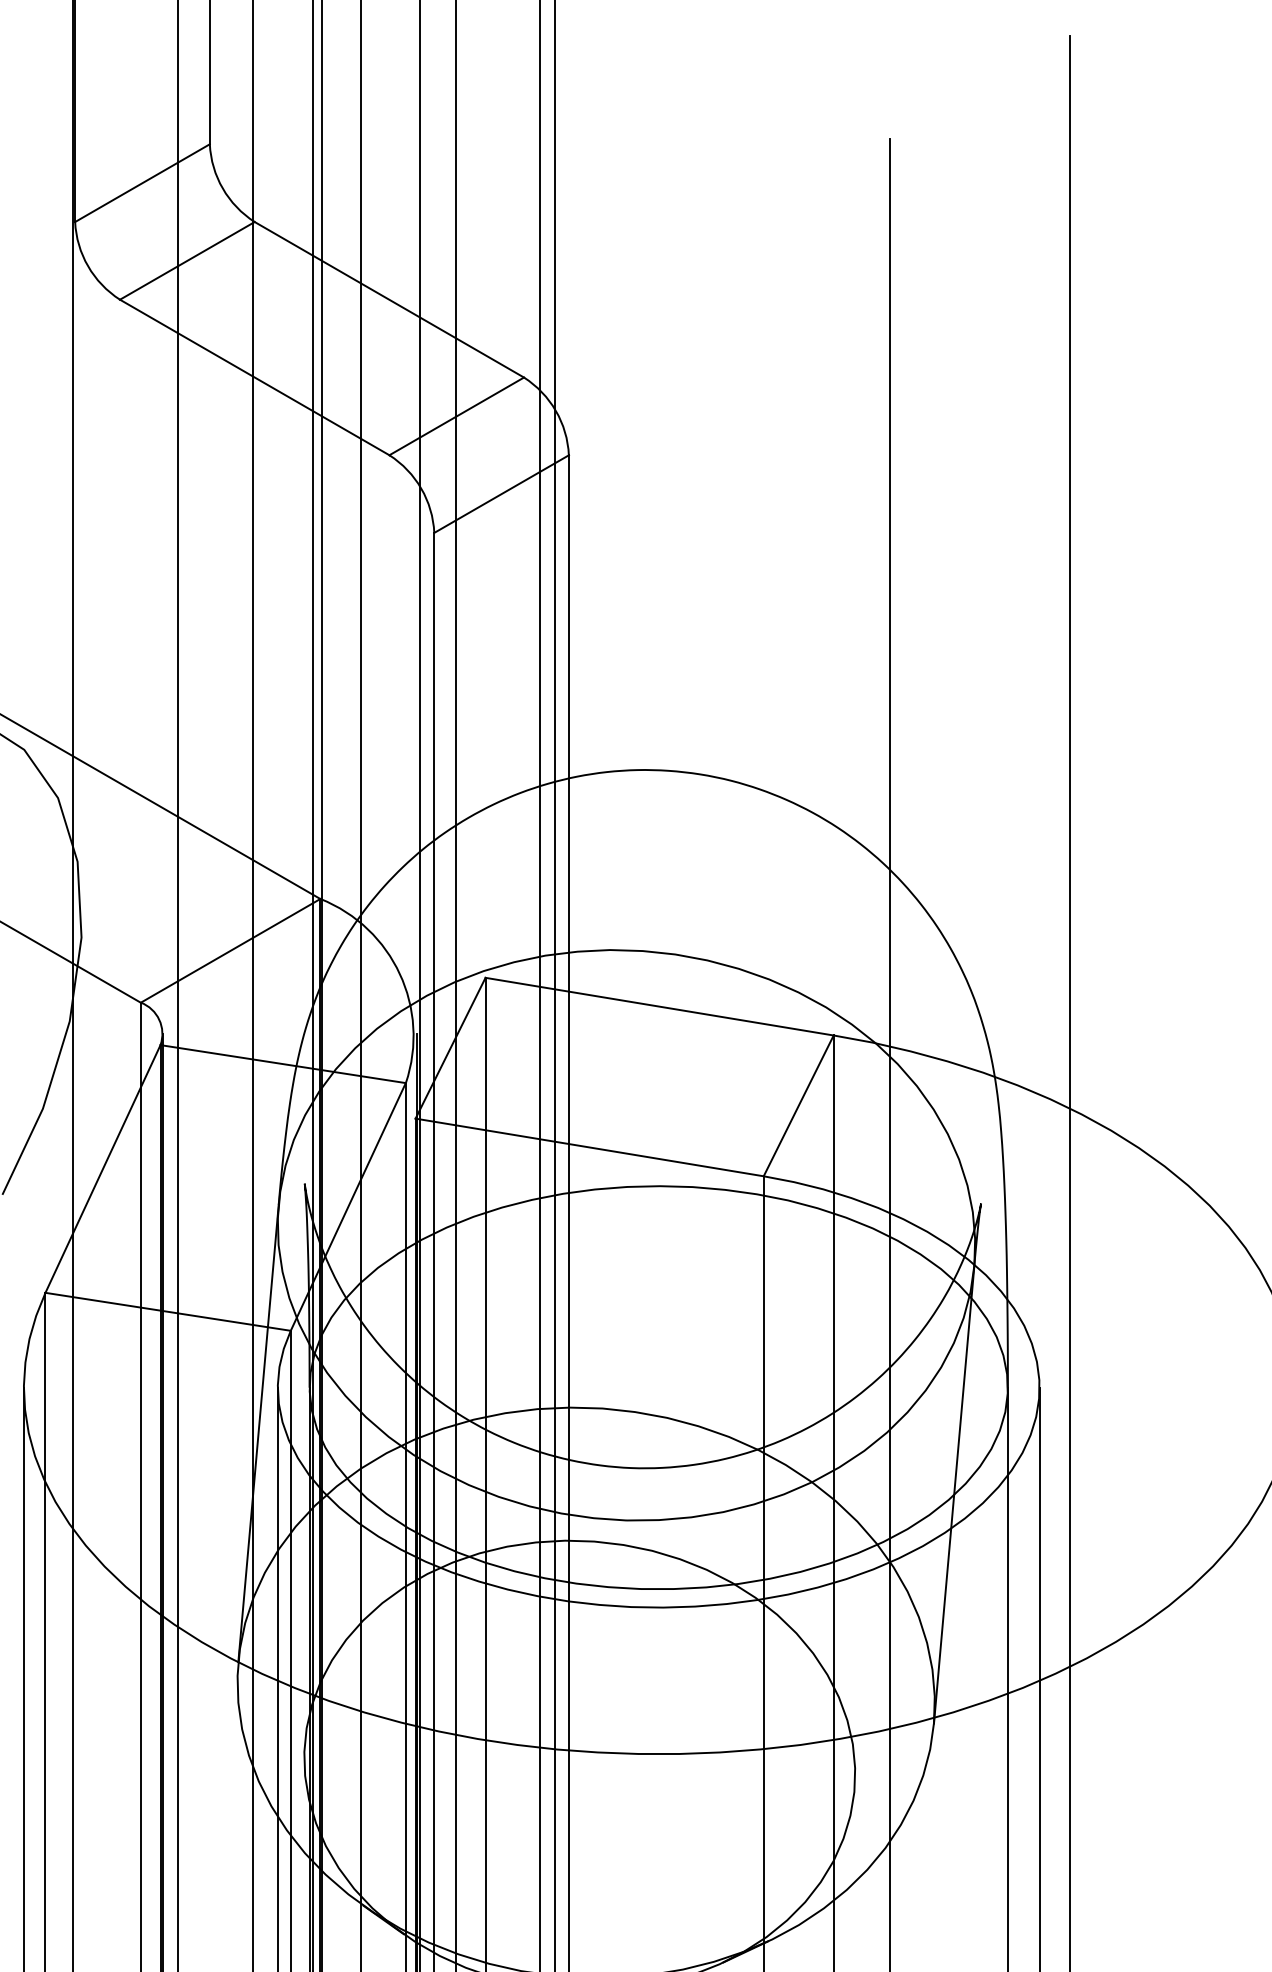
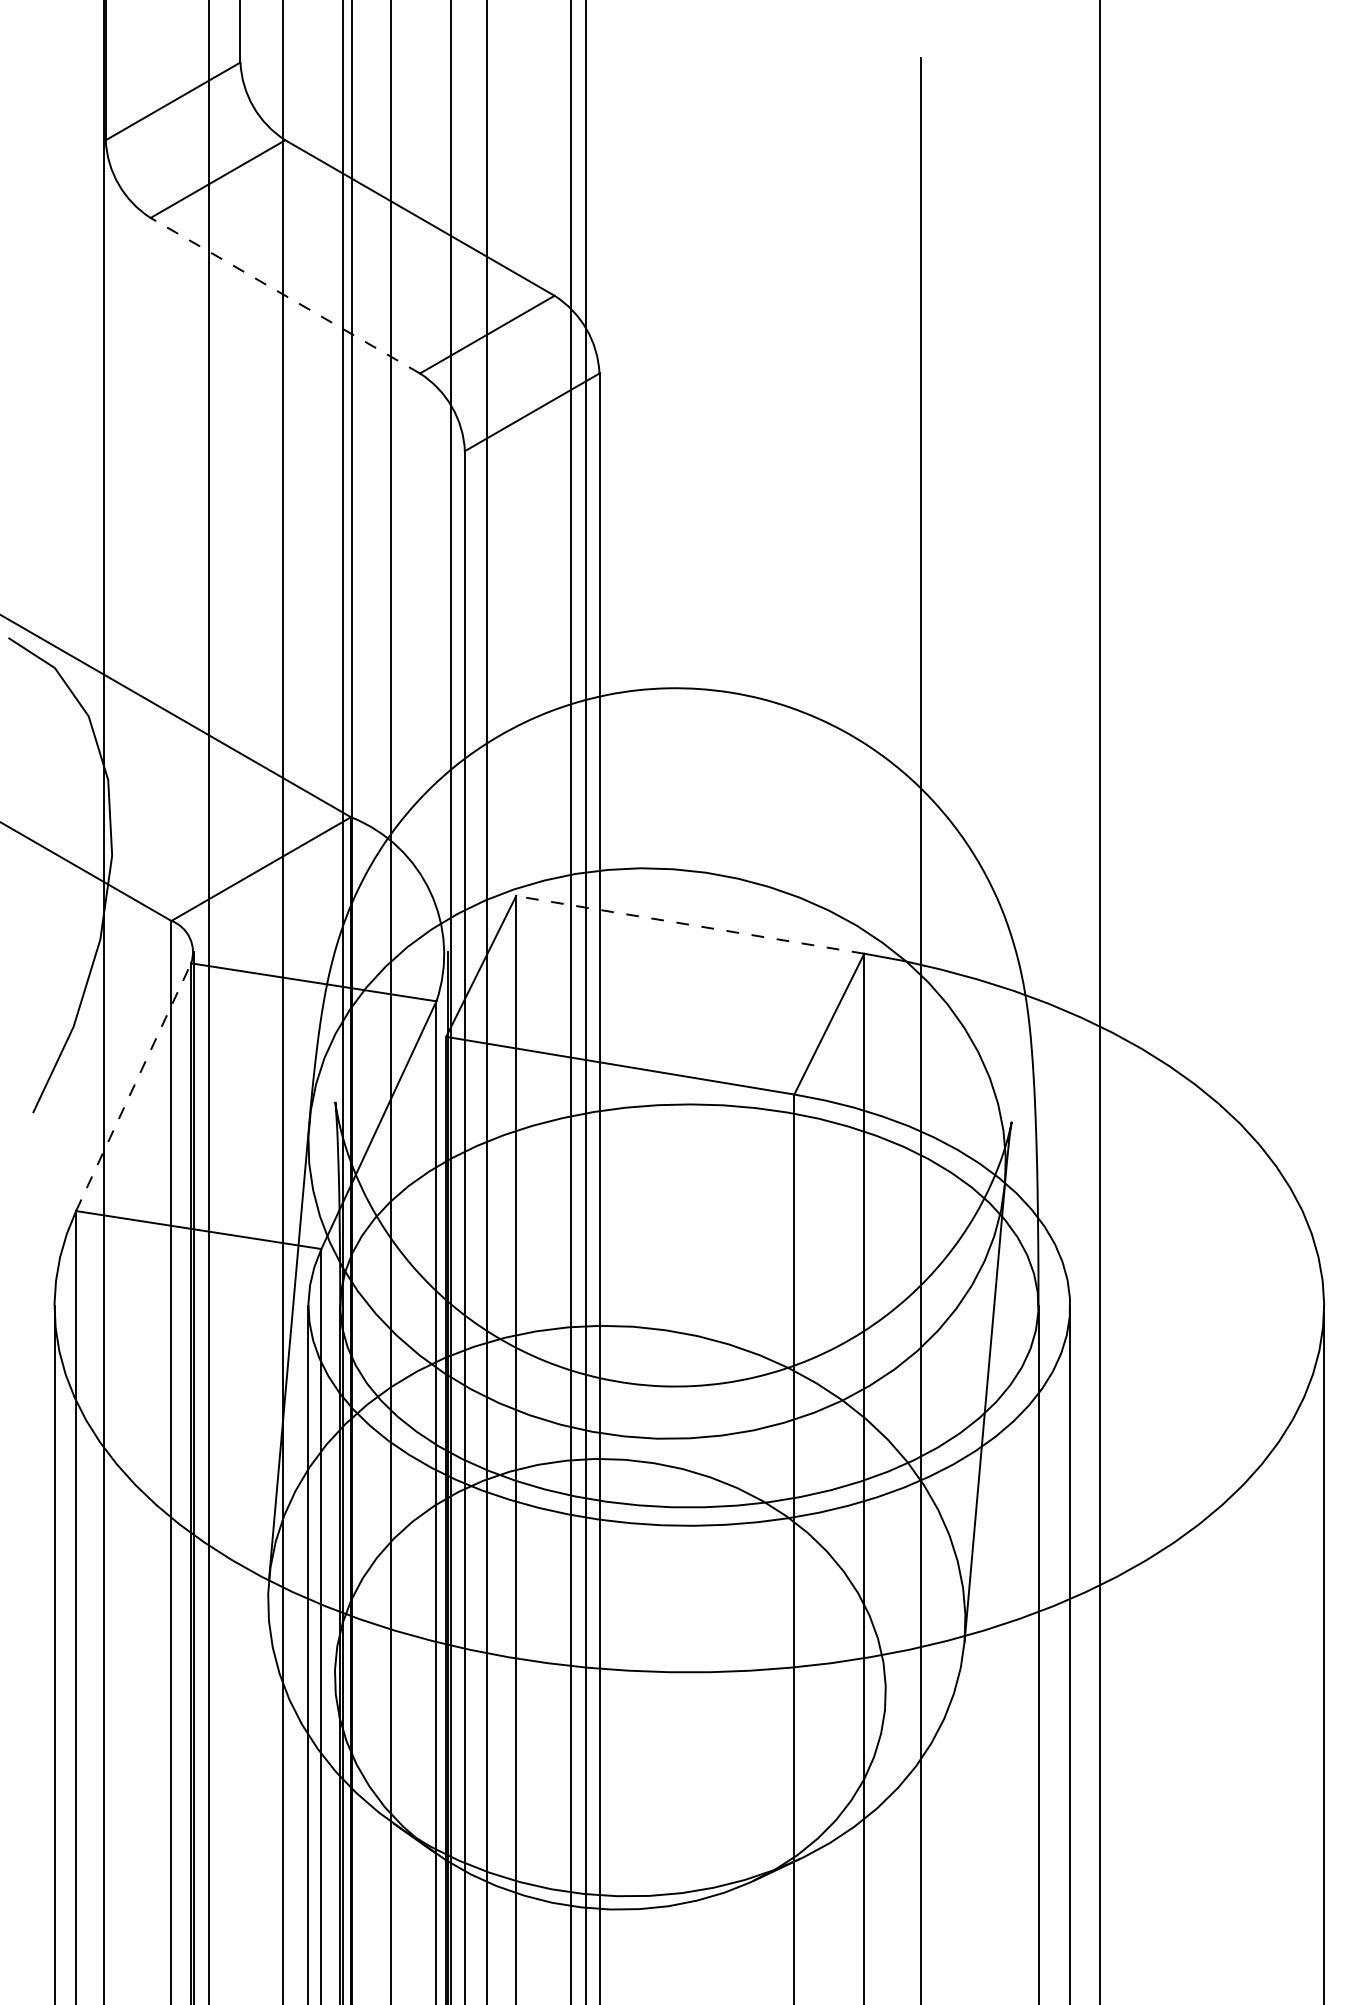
line: (254, 377) -> (285, 295), solid -> dashed
line: (658, 1006) -> (689, 924), solid -> dashed
line: (102, 1169) -> (133, 1087), solid -> dashed

